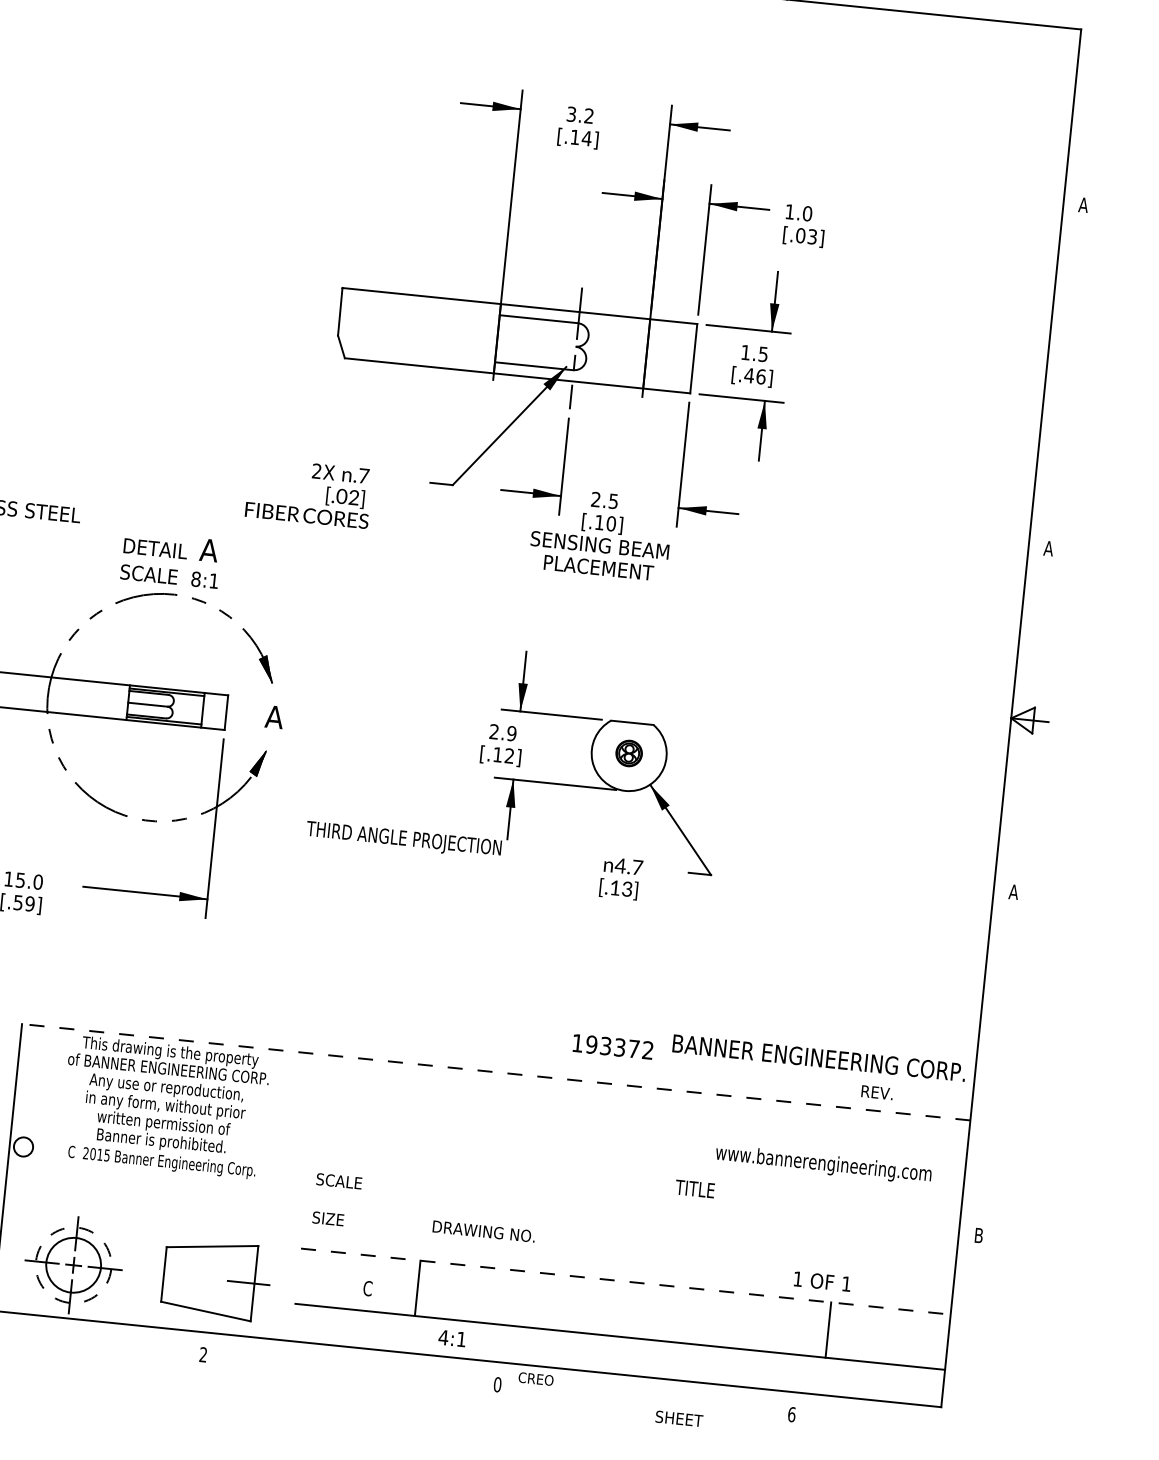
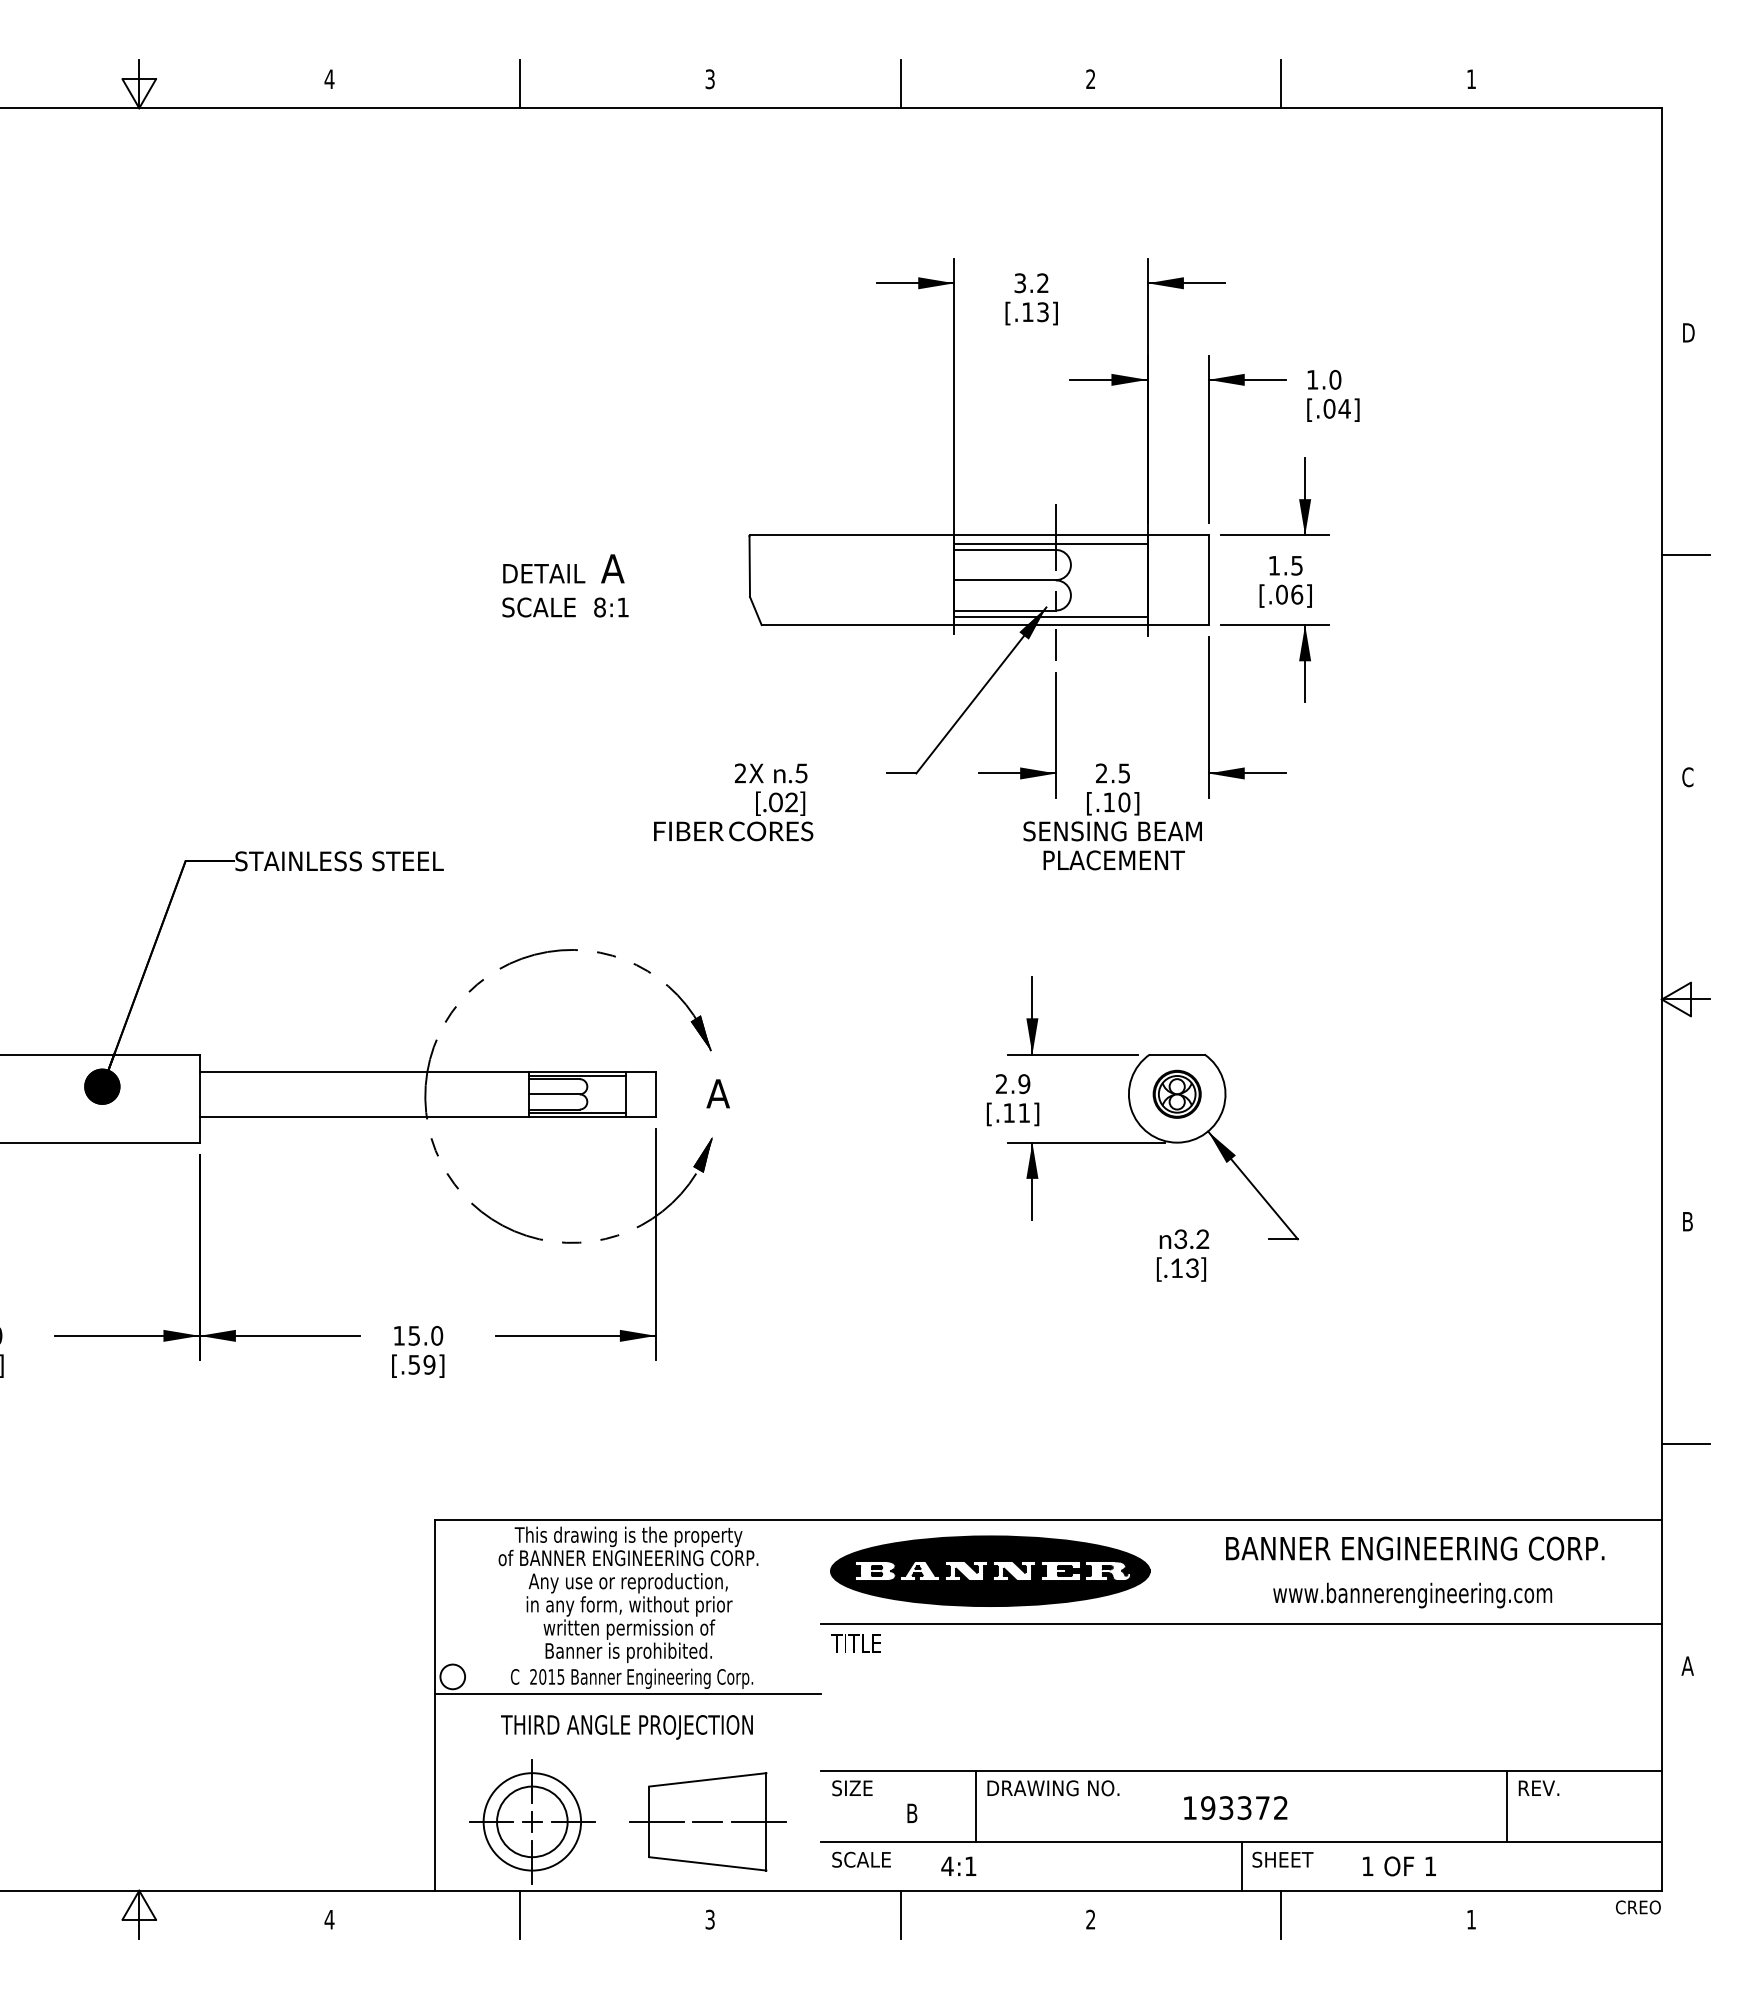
text: (586, 138) -> (1042, 312), [.14] -> [.13]
text: (1083, 204) -> (1687, 332), A -> D
text: (812, 236) -> (1344, 408), [.03] -> [.04]
line: (574, 317) -> (1050, 543), added
line: (536, 342) -> (1004, 580), added
line: (568, 374) -> (1050, 616), added
text: (749, 375) -> (1281, 594), [.46] -> [.06]
line: (1064, 377) -> (1685, 555), added
text: (363, 476) -> (801, 773), .7 -> .5
text: (1048, 548) -> (1687, 777), A -> C
text: (171, 559) -> (565, 585), moved
part: (628, 752) -> (1176, 1093), size x1.43
text: (508, 755) -> (1023, 1112), [.12] -> [.11]
text: (403, 840) -> (626, 1727), moved
text: (628, 866) -> (1191, 1239), 4.7 -> 3.2
text: (1013, 891) -> (1687, 1221), A -> B
text: (612, 1046) -> (1235, 1807), moved
text: (819, 1058) -> (1415, 1548), moved
line: (994, 1063) -> (1685, 1443), added
line: (495, 1072) -> (1047, 1519), dashed -> solid
text: (876, 1092) -> (1538, 1787), moved
part: (447, 1106) -> (990, 1570), added
text: (823, 1164) -> (1412, 1595), moved
line: (637, 1168) -> (1241, 1624), added
line: (157, 1173) -> (627, 1693), added
text: (339, 1181) -> (861, 1859), moved
text: (694, 1189) -> (855, 1643), moved
text: (328, 1219) -> (852, 1788), moved
text: (484, 1231) -> (1053, 1788), moved
text: (978, 1235) -> (1687, 1665), B -> A
circle: (73, 1265) -> (532, 1821), dashed -> solid
line: (169, 1274) -> (656, 1821), added
line: (209, 1278) -> (707, 1821), added
line: (626, 1281) -> (1242, 1770), dashed -> solid
text: (822, 1281) -> (1399, 1866), moved
text: (367, 1288) -> (911, 1813), C -> B
line: (56, 1335) -> (519, 1914), added
text: (452, 1337) -> (958, 1865), moved
text: (202, 1354) -> (709, 1919), 2 -> 3
line: (618, 1355) -> (1241, 1866), added
line: (350, 1365) -> (900, 1914), added
text: (536, 1379) -> (1638, 1907), moved
text: (497, 1384) -> (1090, 1919), 0 -> 2
line: (645, 1395) -> (1281, 1914), added
text: (791, 1414) -> (1471, 1919), 6 -> 1
text: (679, 1418) -> (1282, 1859), moved

